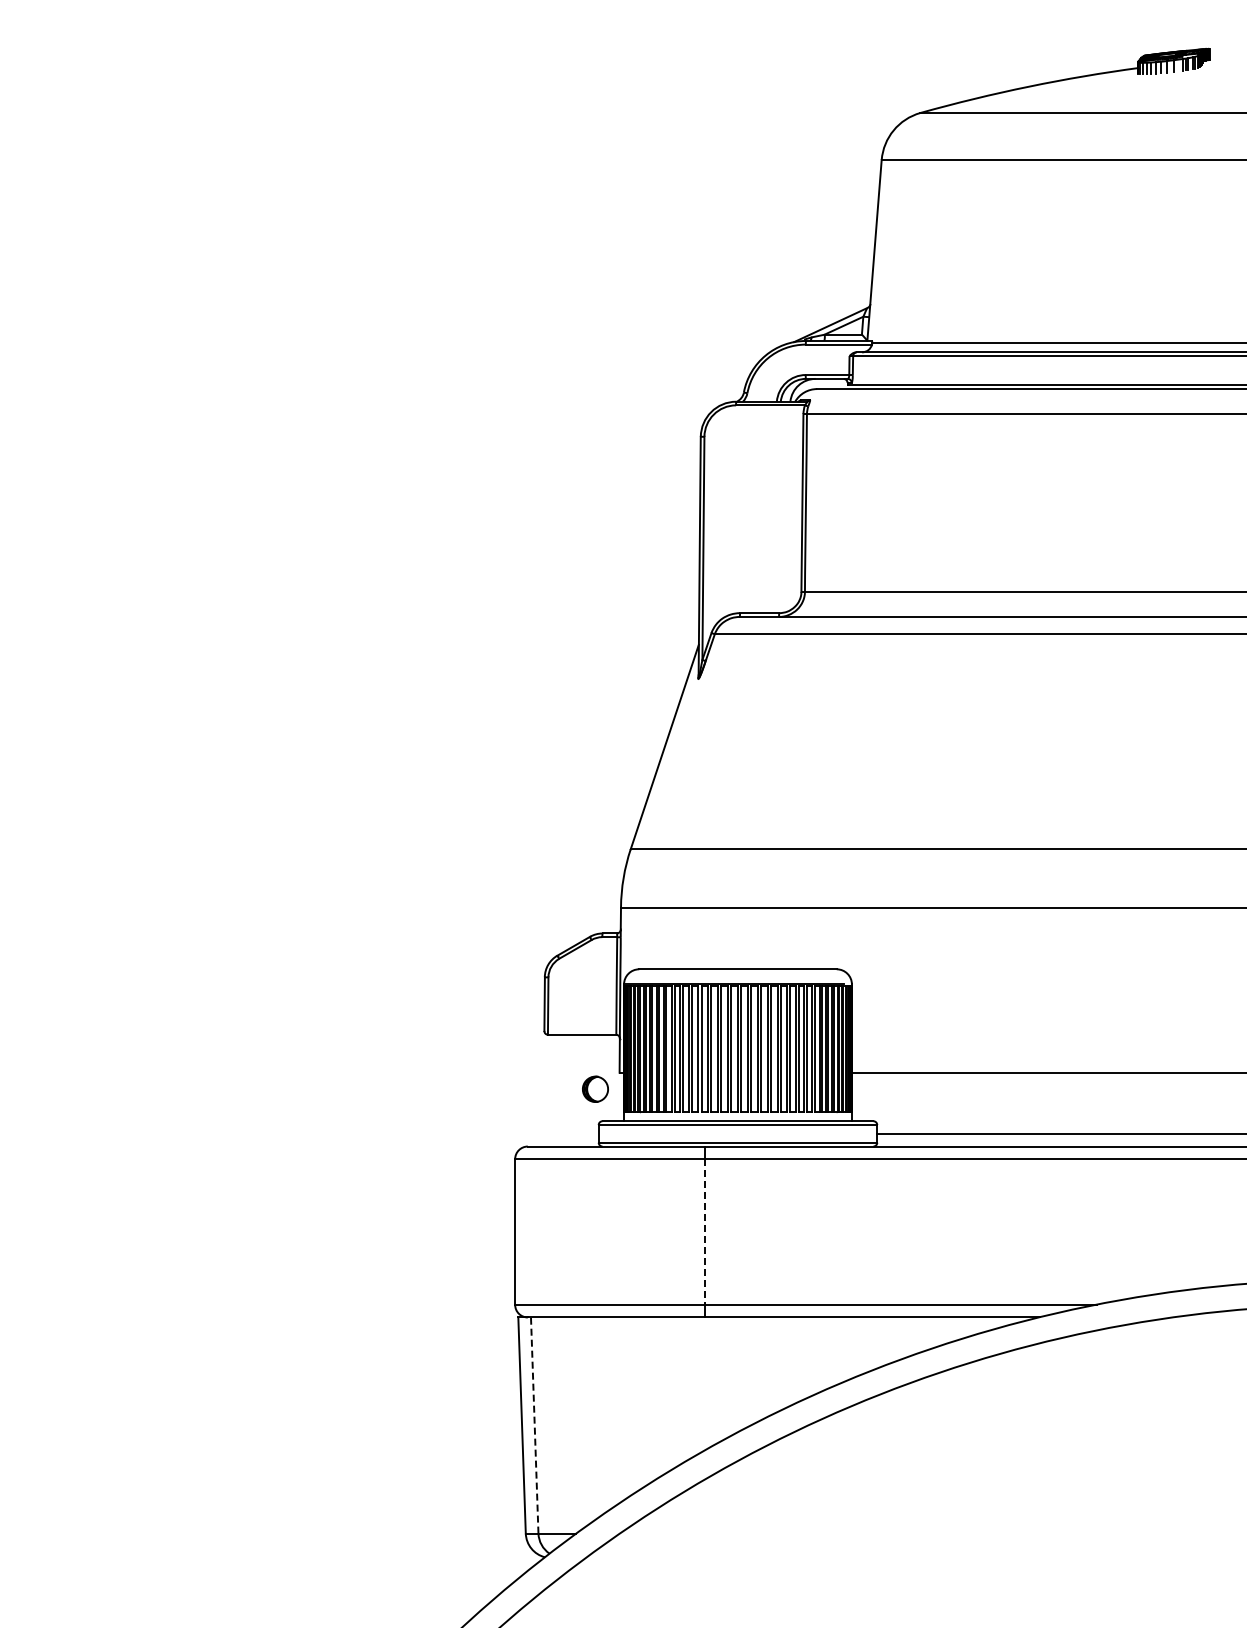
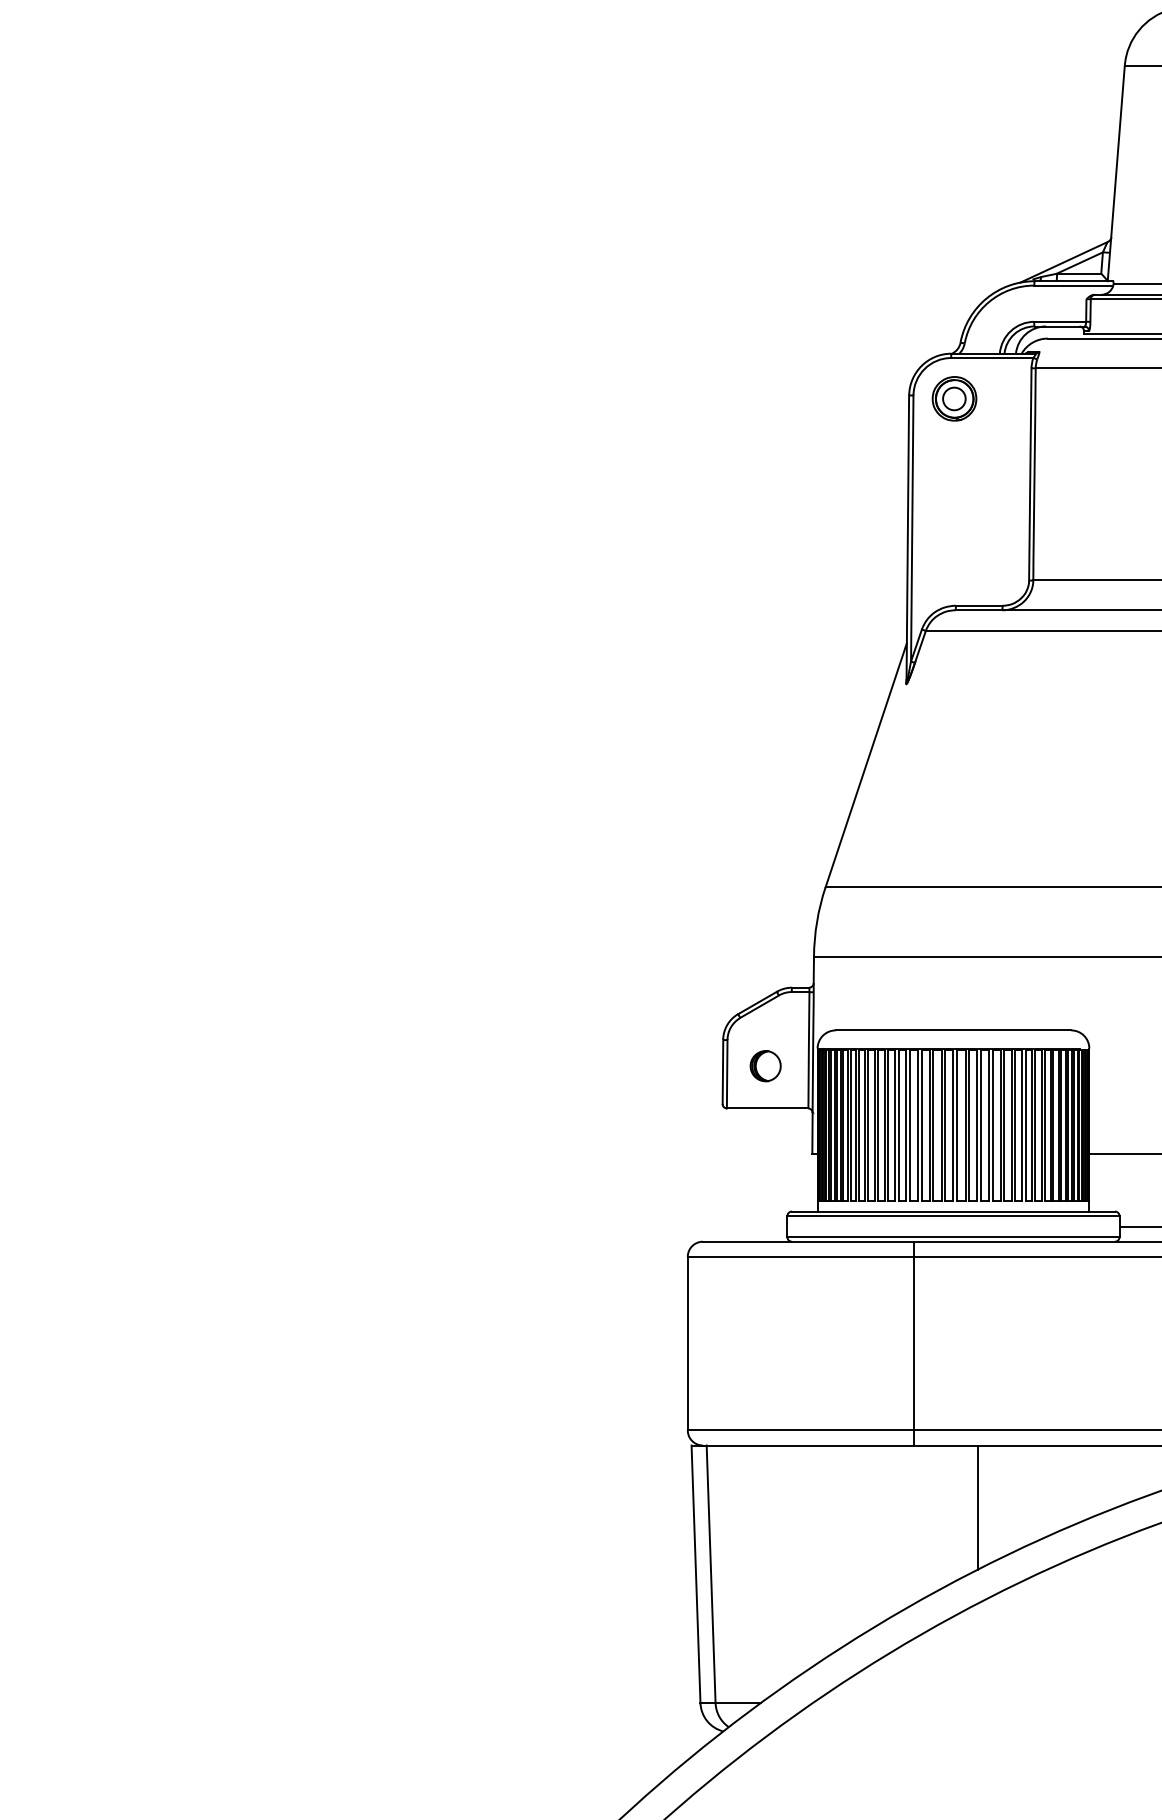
part: (738, 439) -> (954, 398), added
part: (595, 1088) -> (765, 1065), moved
line: (705, 1232) -> (914, 1344), dashed -> solid
line: (758, 1369) -> (977, 1507), added
line: (534, 1425) -> (710, 1574), dashed -> solid

